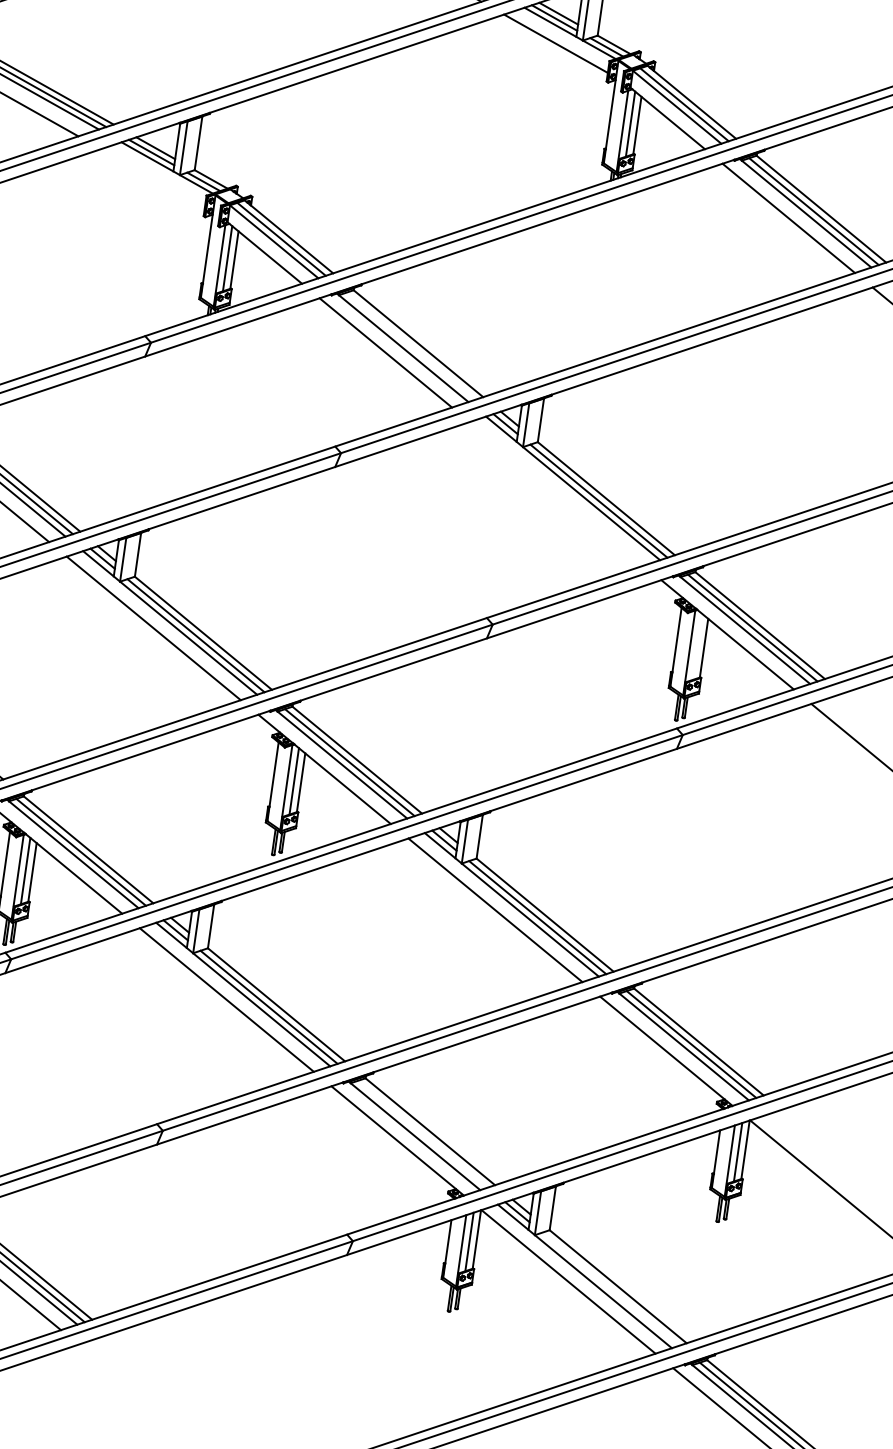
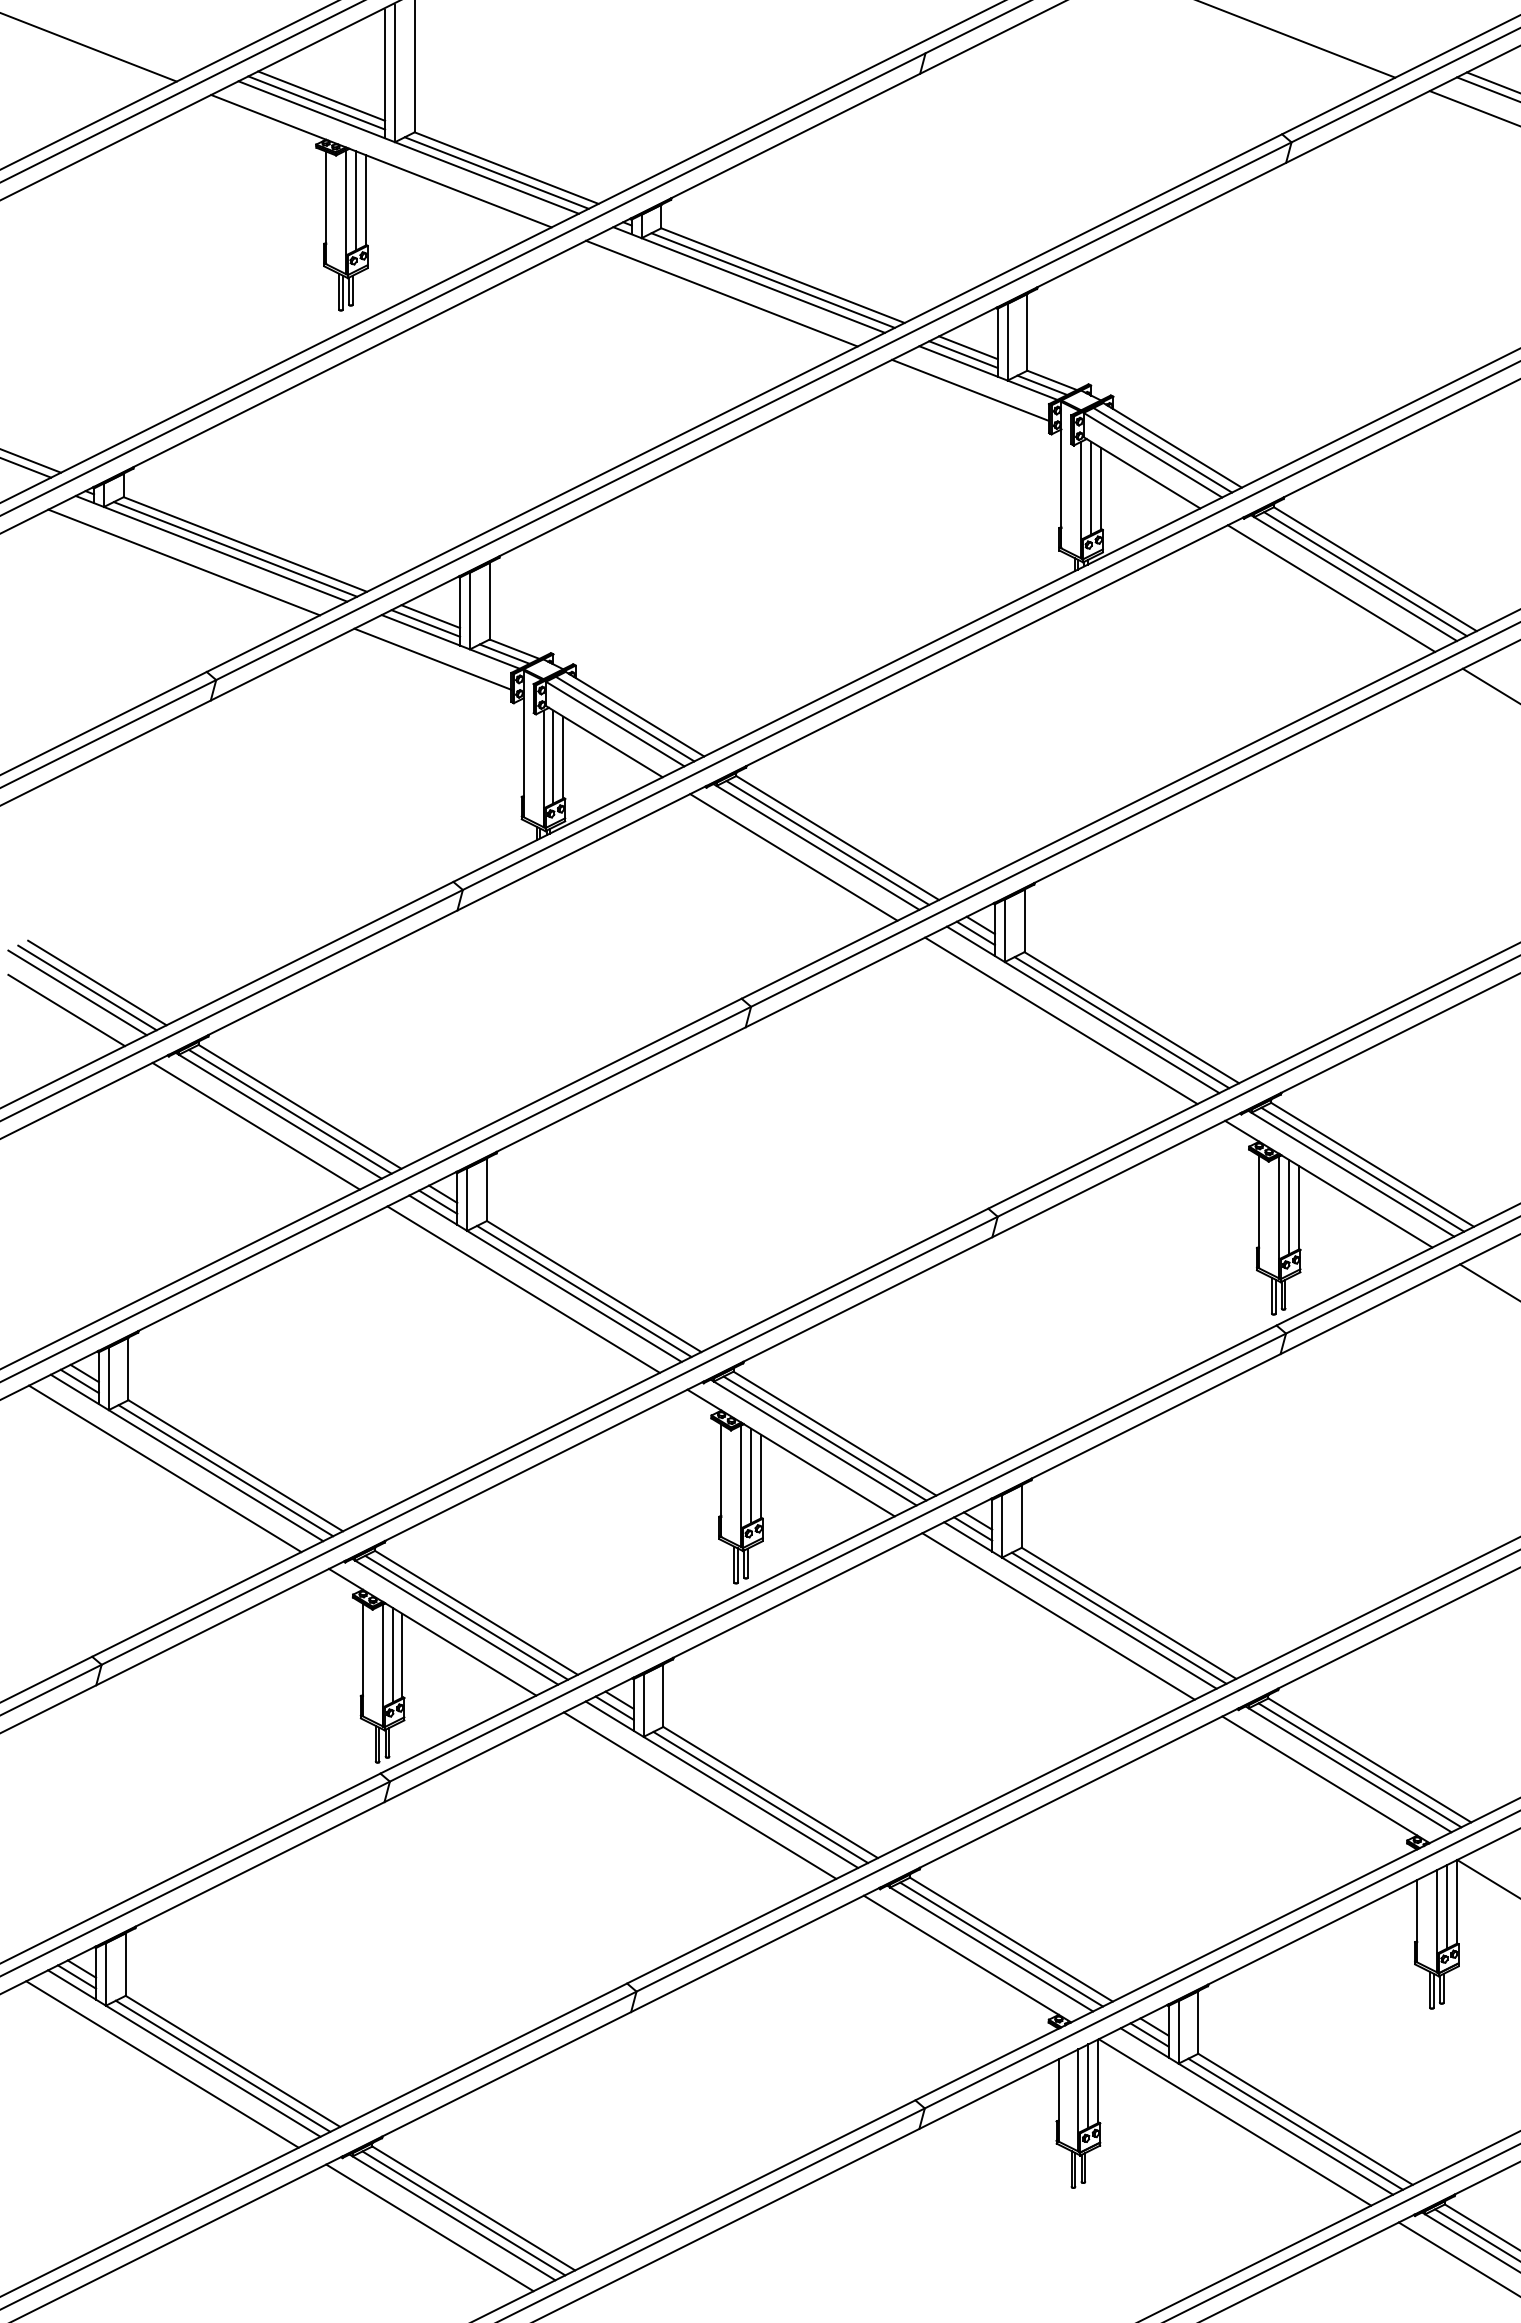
line: (152, 177) -> (432, 658), added
line: (410, 345) -> (827, 842), added
line: (556, 493) -> (1061, 1020), added
line: (697, 646) -> (1288, 1206), added
line: (422, 1134) -> (1001, 1944), added
line: (610, 1288) -> (1295, 2123), added

